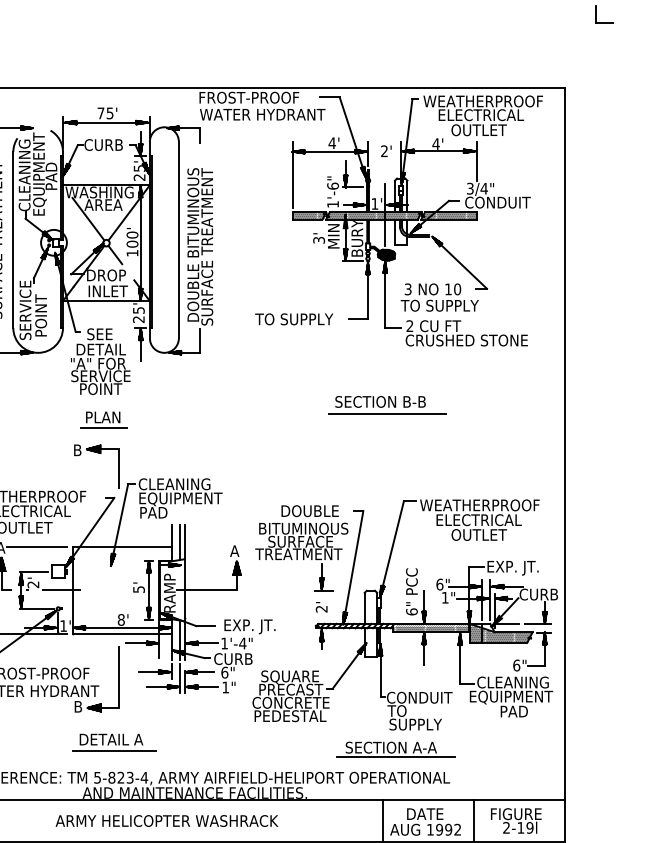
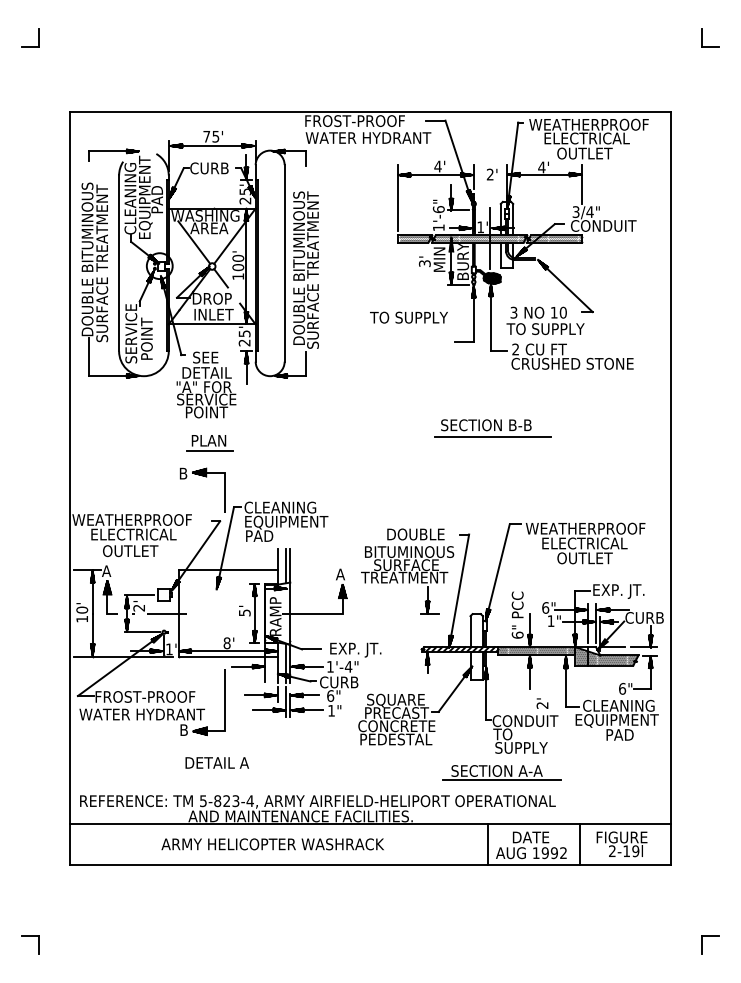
text: (293, 319) -> (408, 317), moved
line: (37, 547) -> (143, 570), removed
text: (321, 607) -> (542, 703), moved
line: (114, 751) -> (220, 774), removed

